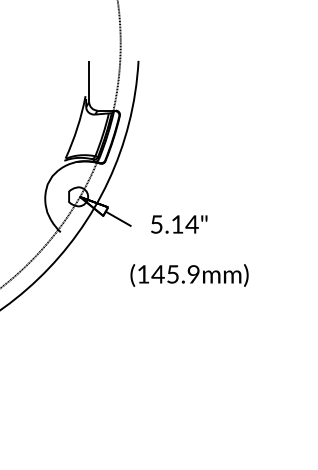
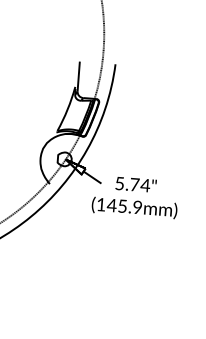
text: (177, 224) -> (134, 184), 5.14" -> 5.74"
text: (189, 275) -> (134, 208), moved

